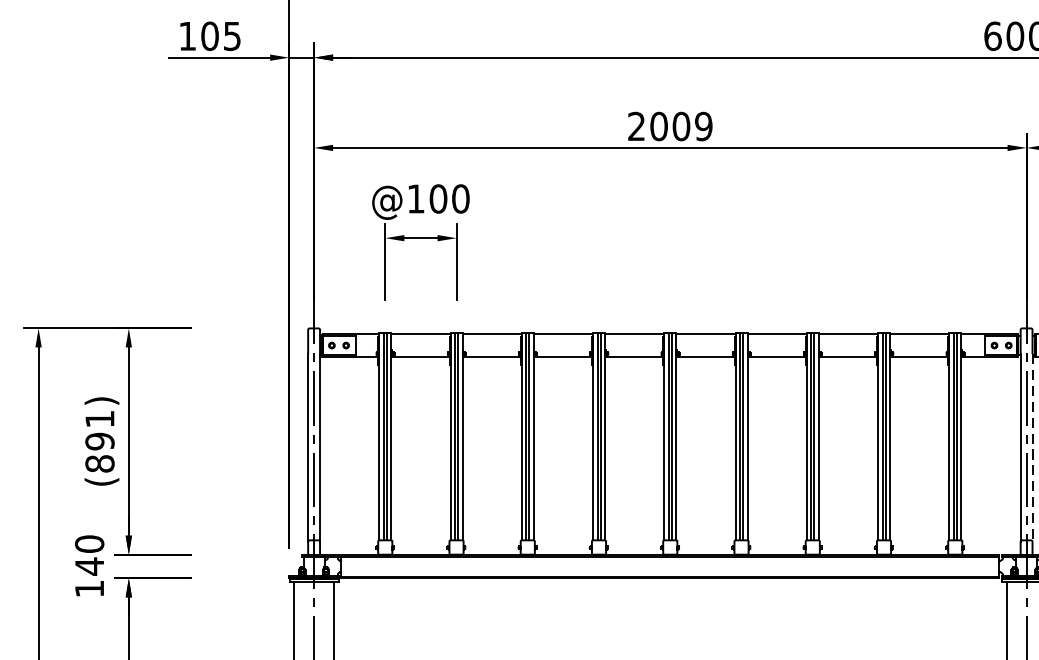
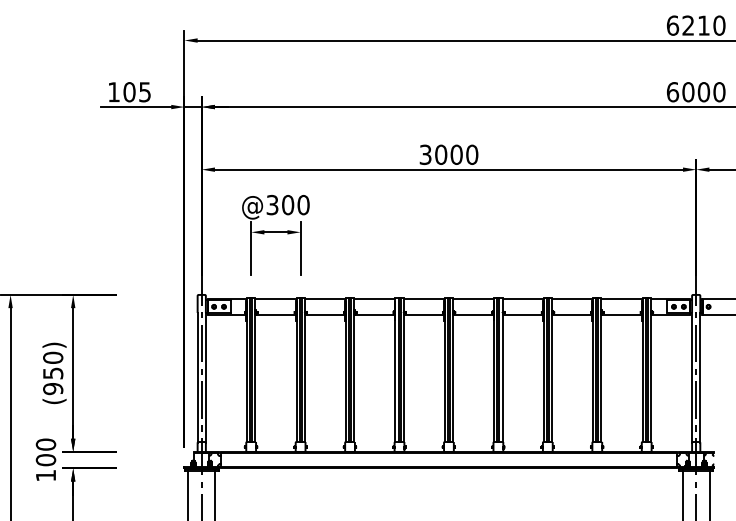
text: (669, 126) -> (448, 154), 2009 -> 3000
text: (416, 198) -> (272, 204), @100 -> @300
text: (100, 441) -> (53, 373), (891) -> (950)
line: (1032, 448) -> (700, 378), dashed -> solid
text: (88, 565) -> (45, 459), 140 -> 100

